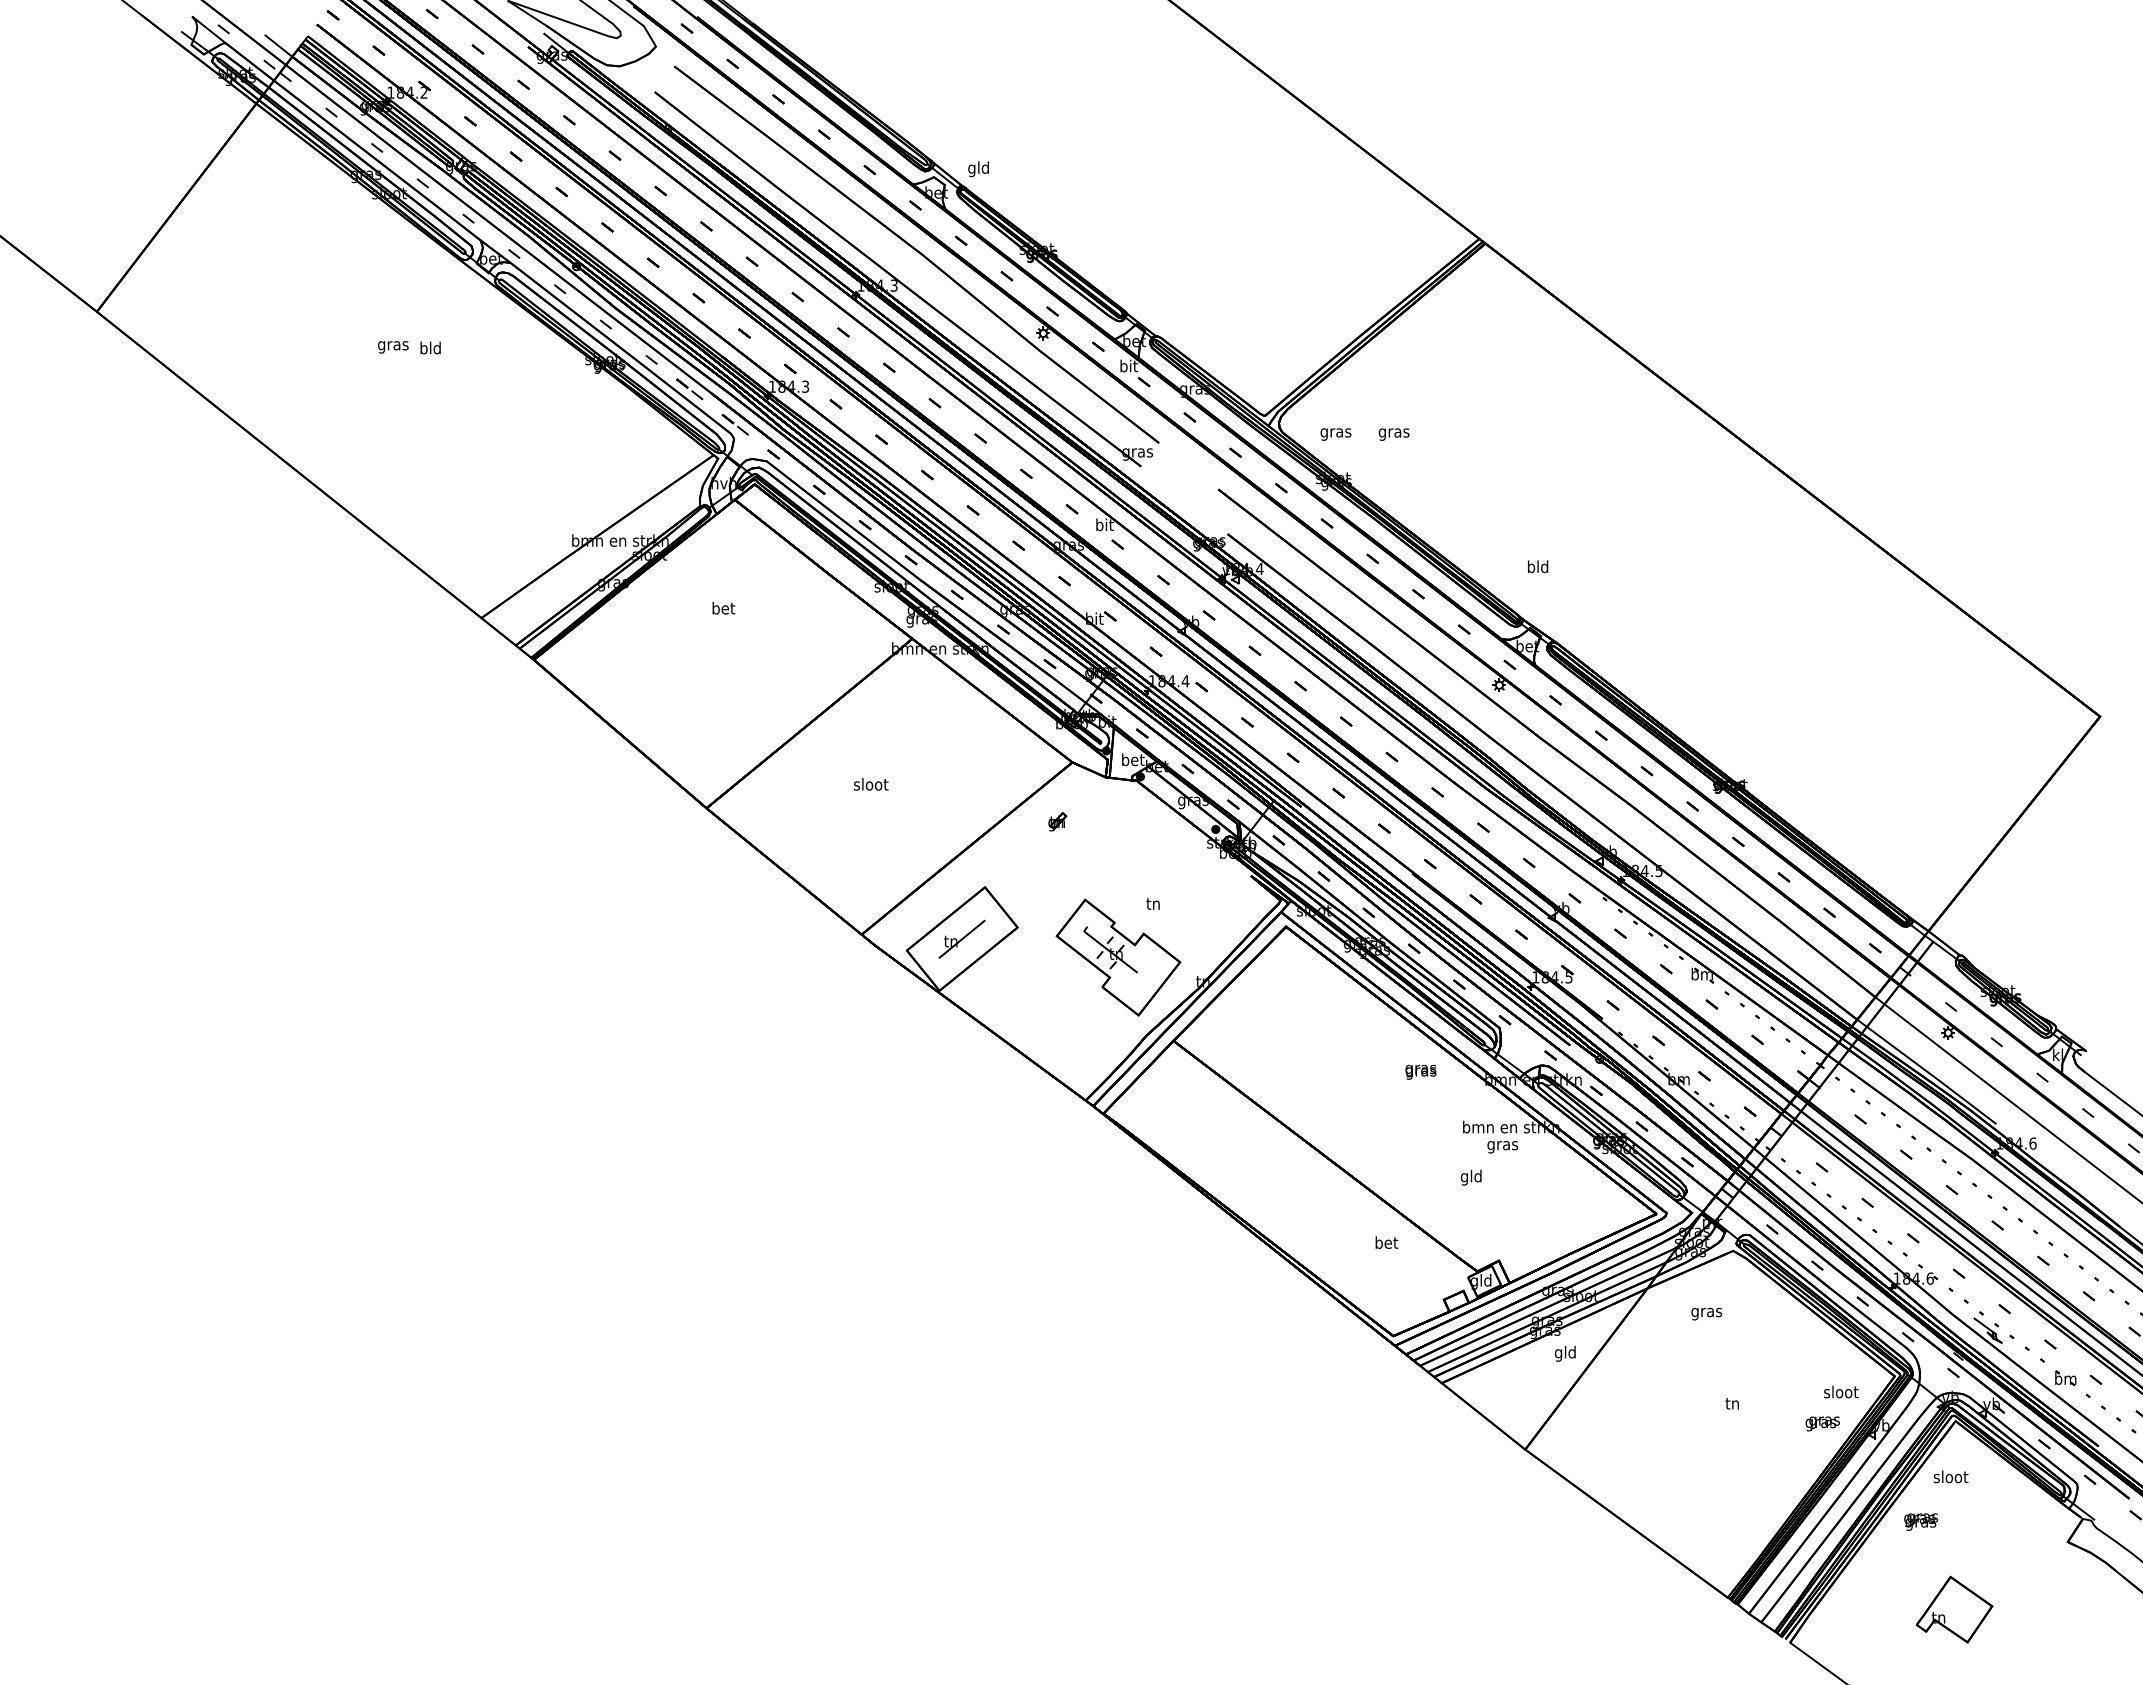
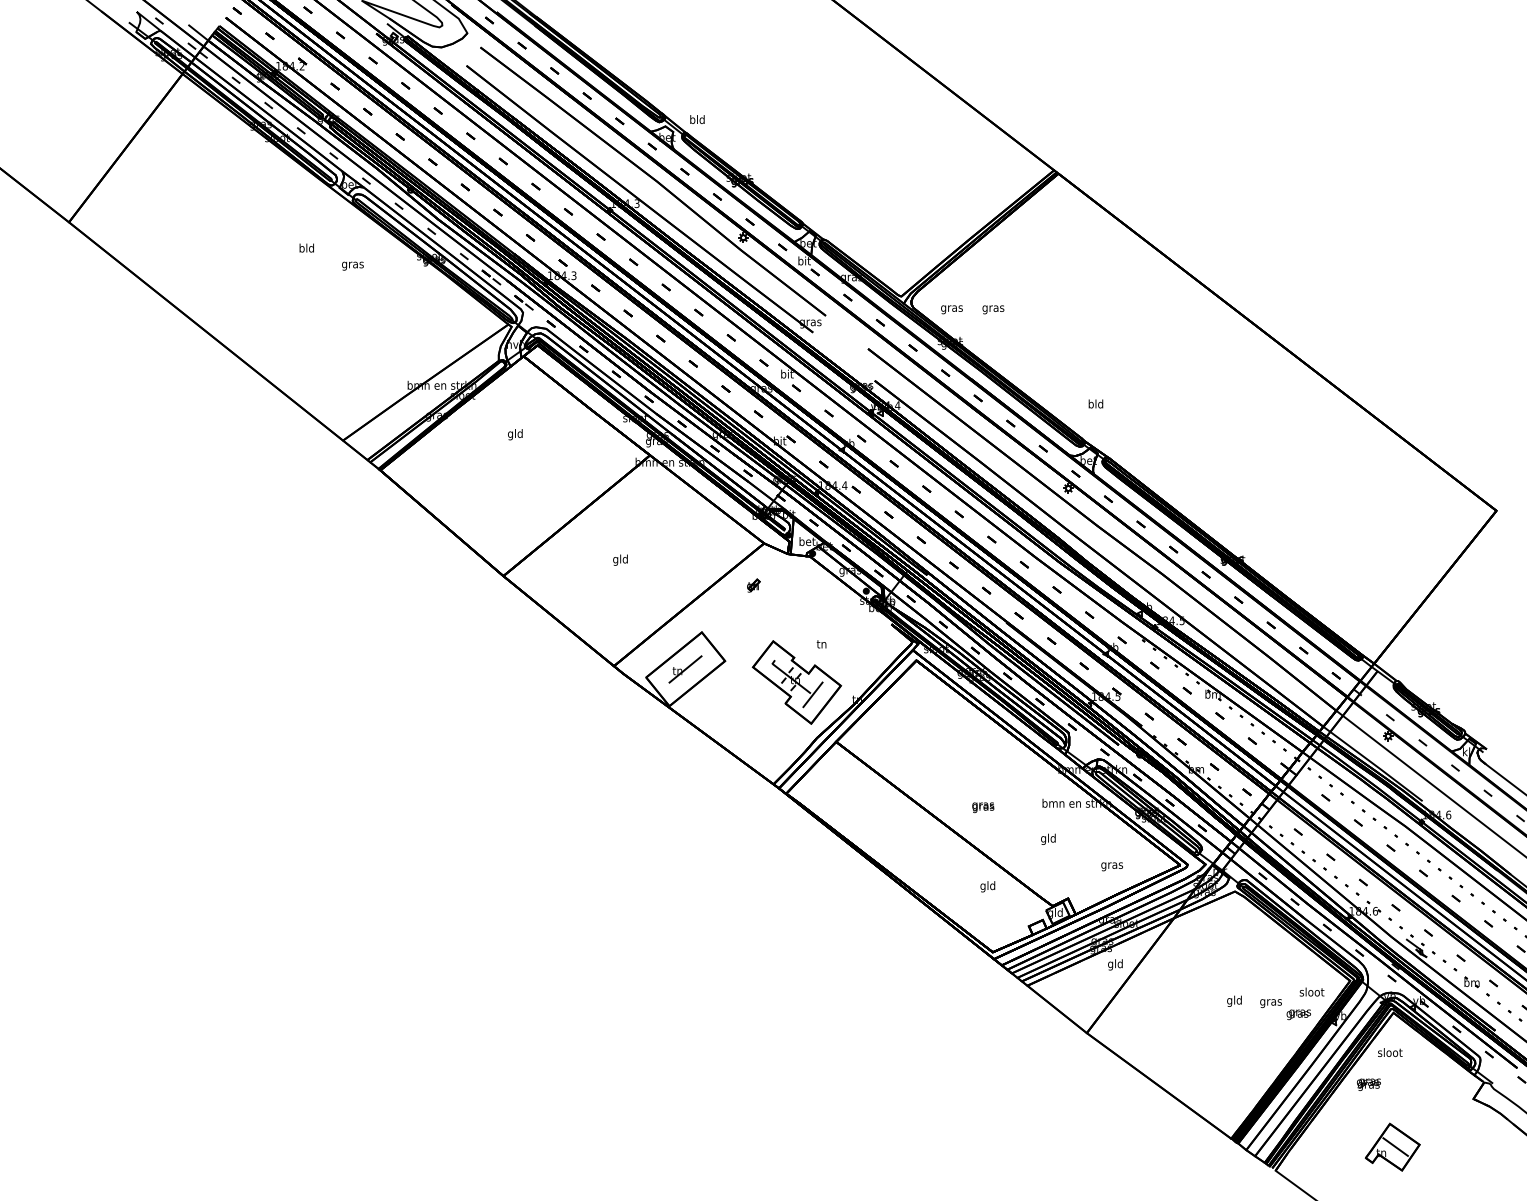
text: (971, 169) -> (692, 120), gld -> bld
text: (393, 347) -> (353, 266), moved
text: (723, 609) -> (515, 434), bet -> gld
text: (871, 785) -> (620, 559), sloot -> gld
line: (1140, 974) -> (812, 694), added
text: (1420, 1071) -> (982, 807), moved
text: (1502, 1147) -> (1111, 867), moved
text: (1386, 1244) -> (987, 886), bet -> gld
text: (1706, 1313) -> (1270, 1003), moved
text: (1732, 1404) -> (1234, 1000), tn -> gld
line: (1958, 1609) -> (1395, 1147), added

